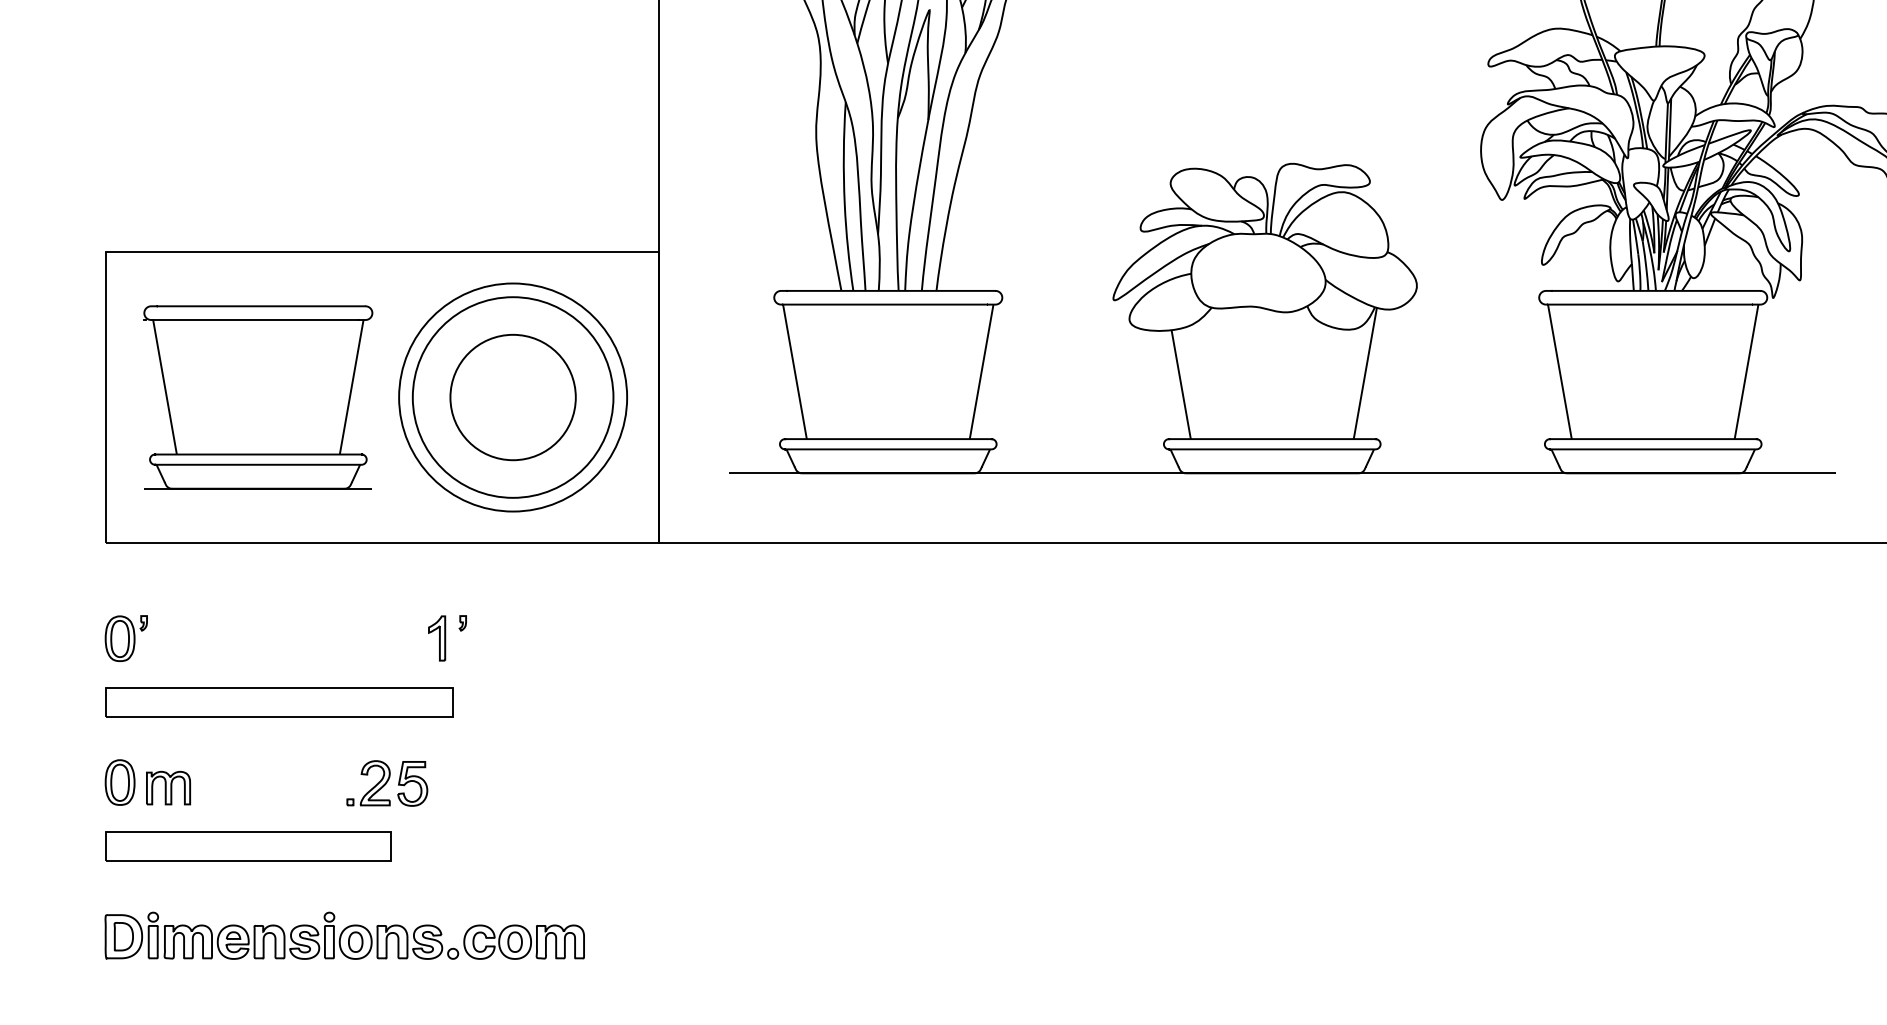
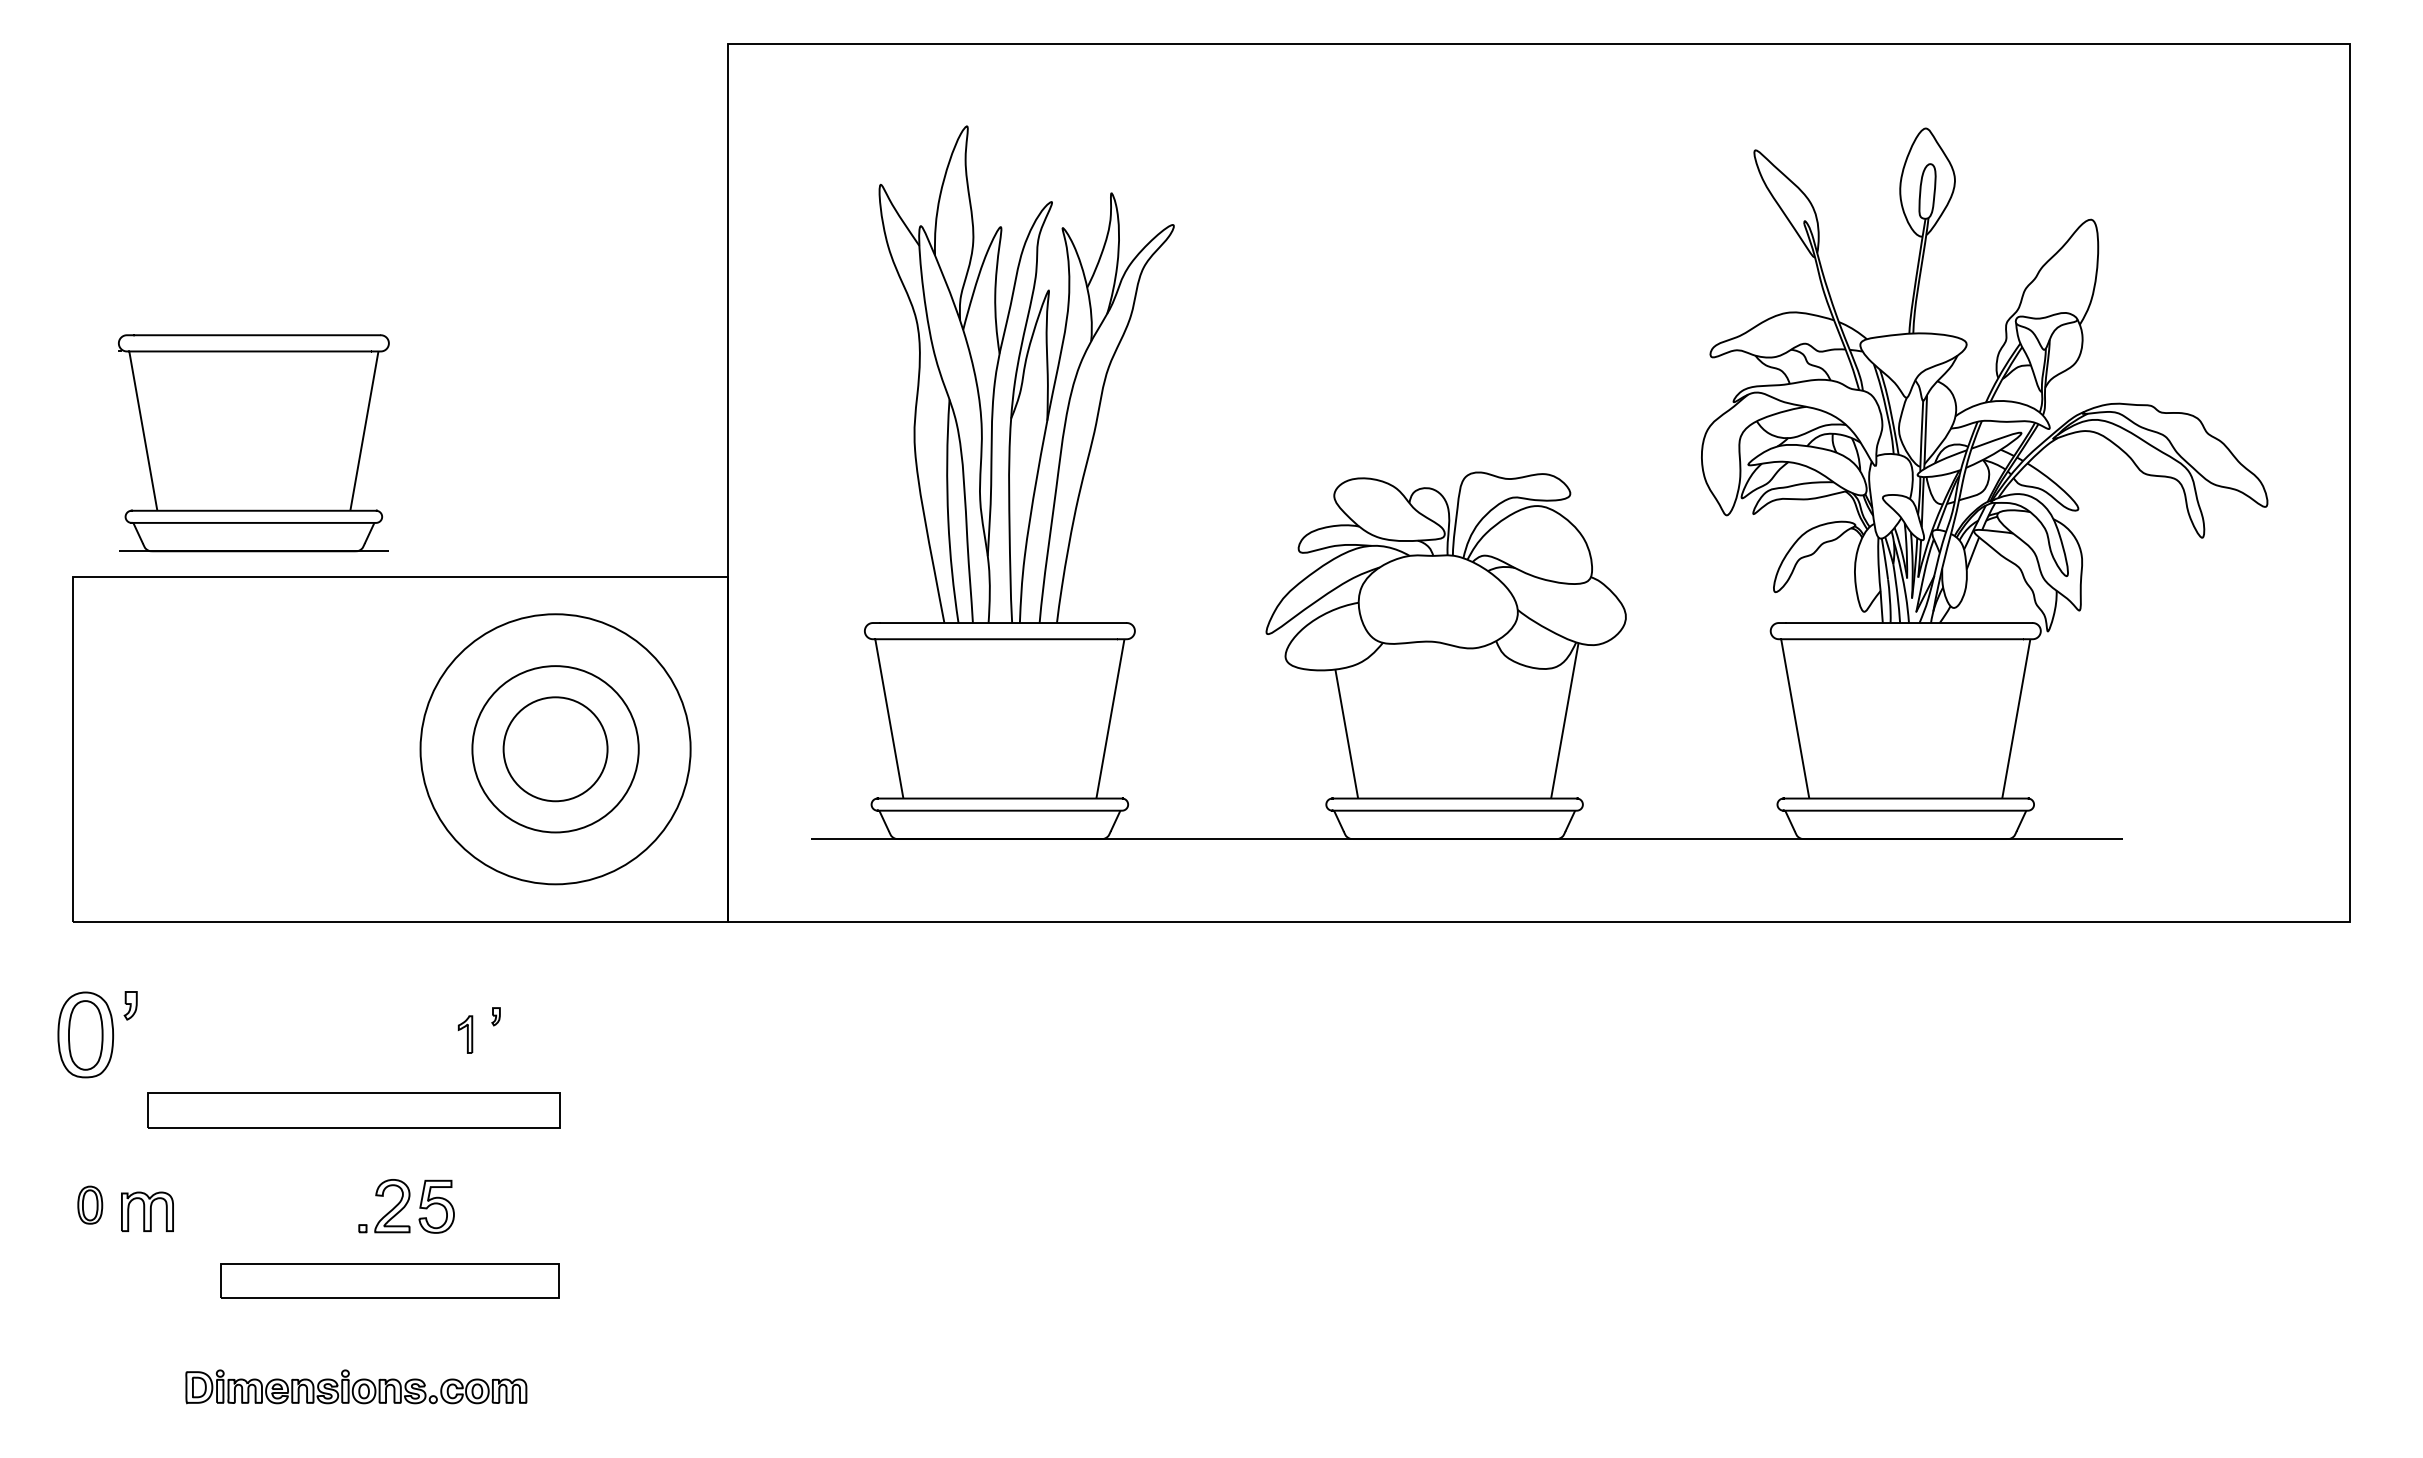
part: (258, 397) -> (253, 443), moved
circle: (513, 397) -> (555, 749), size x0.7
circle: (513, 397) -> (555, 749), size x0.7
part: (126, 638) -> (97, 1034), size x1.6
part: (437, 638) -> (465, 1034), size x0.7
part: (279, 702) -> (353, 1110), moved
part: (120, 781) -> (90, 1204), size x0.7
part: (247, 846) -> (389, 1280), moved
part: (345, 935) -> (356, 1386), size x0.6

